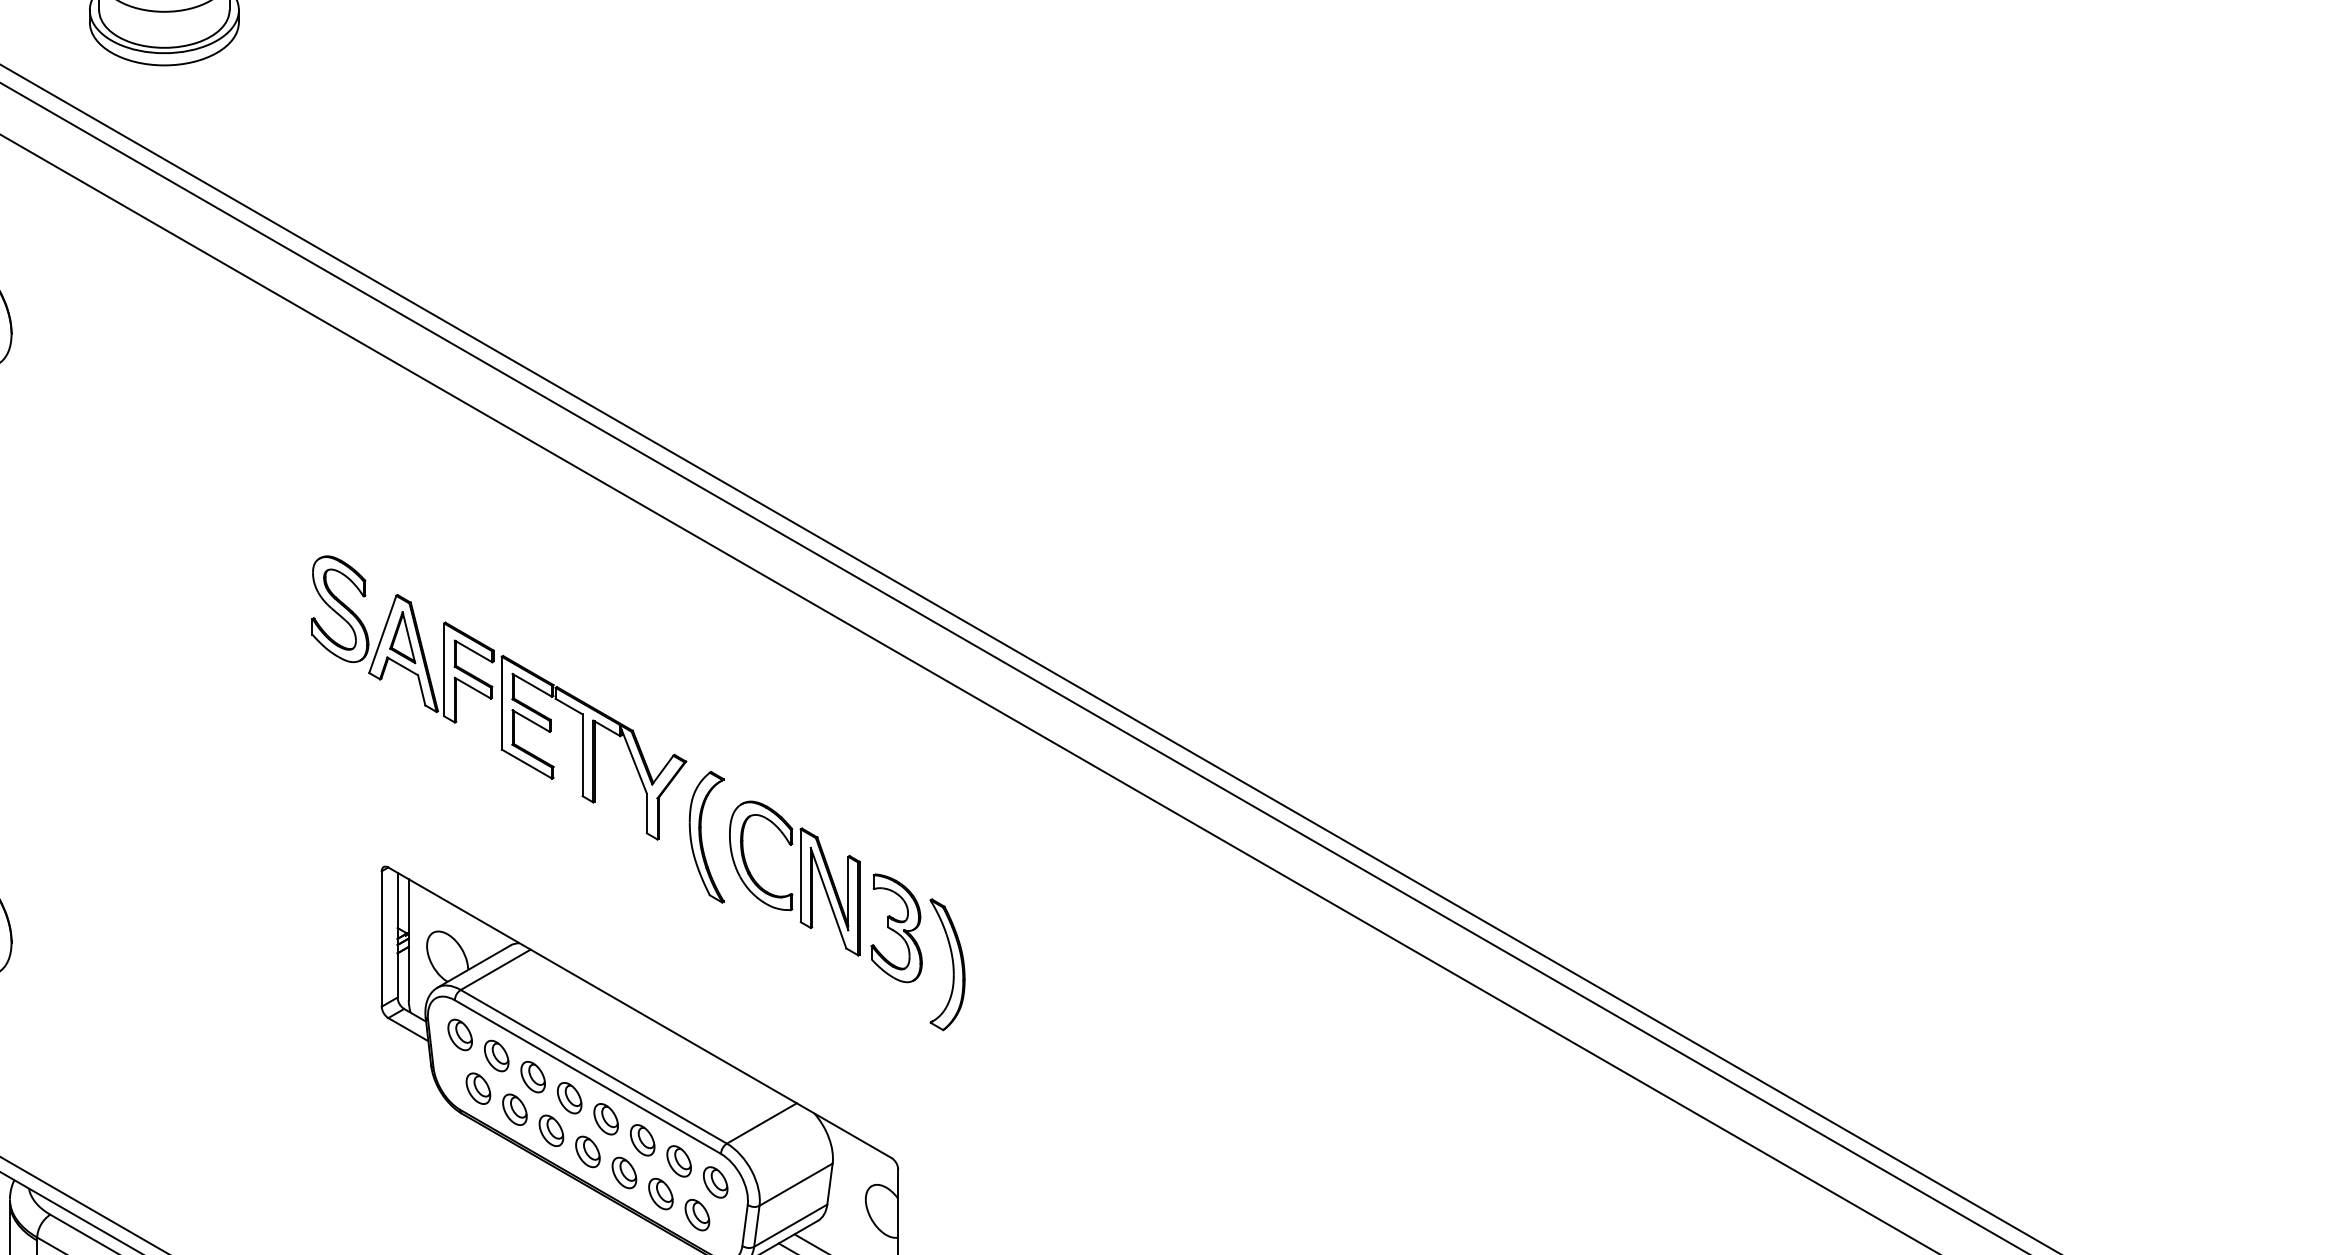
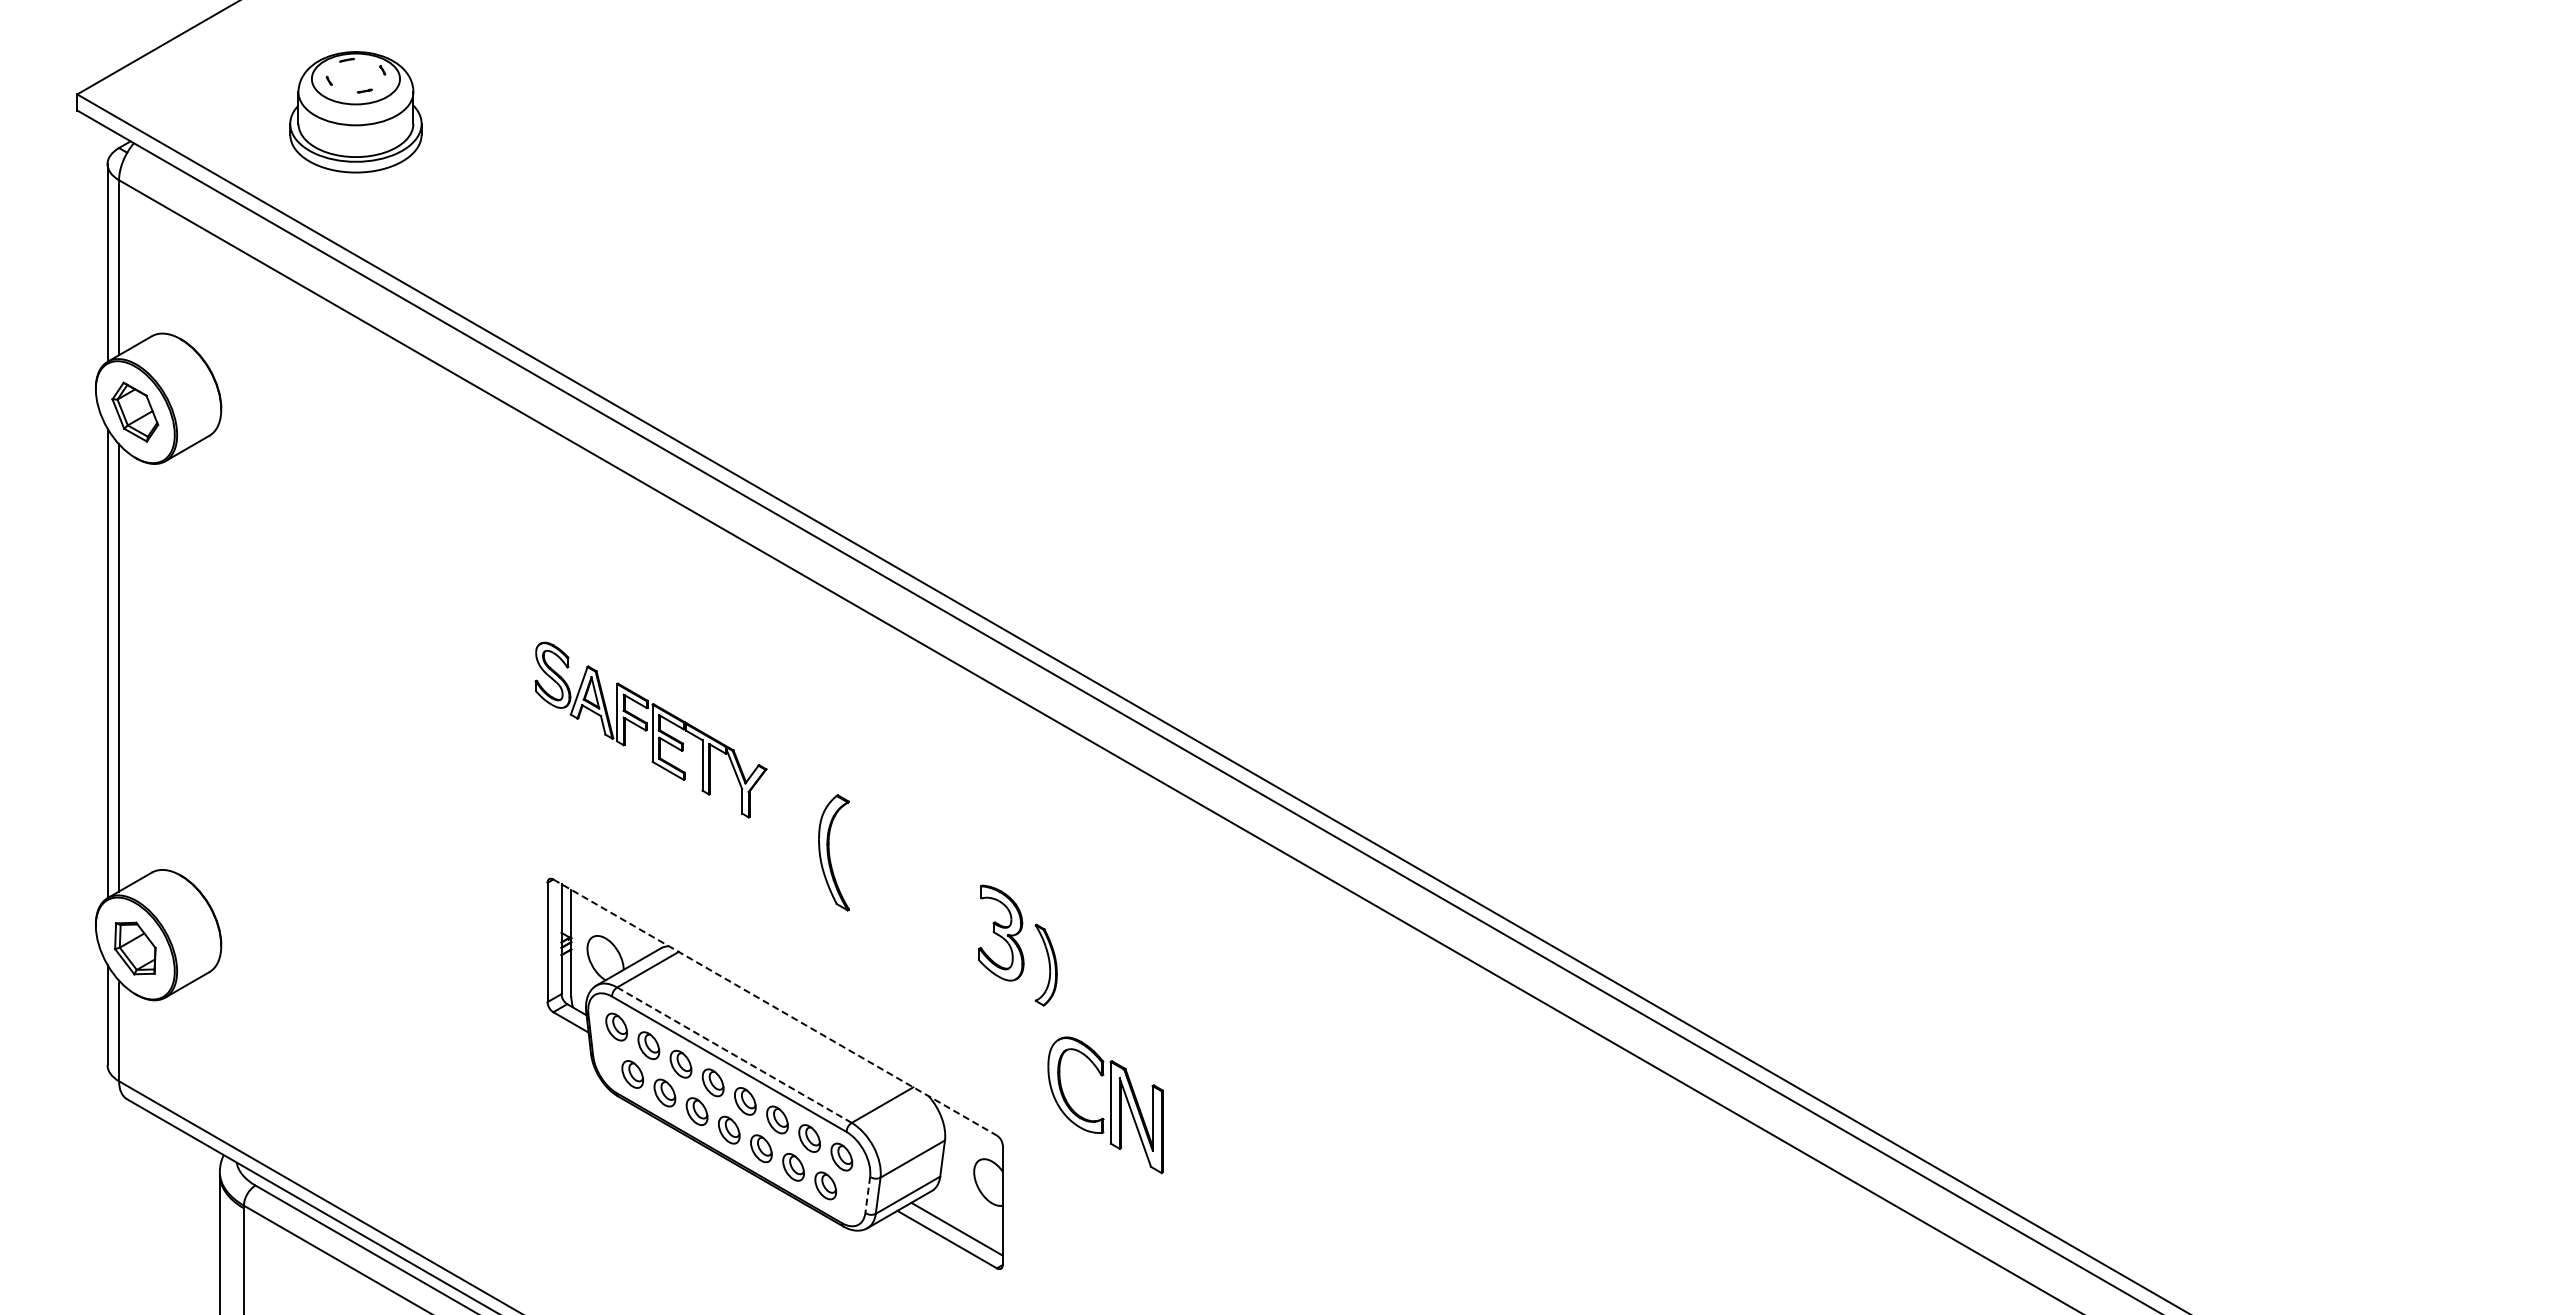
part: (498, 697) -> (650, 729), size x0.7
part: (794, 878) -> (1105, 1105), moved
part: (947, 963) -> (1046, 964), size x0.7
line: (640, 1012) -> (775, 1007), solid -> dashed
line: (593, 1066) -> (734, 1054), solid -> dashed
line: (744, 1226) -> (867, 1195), solid -> dashed

